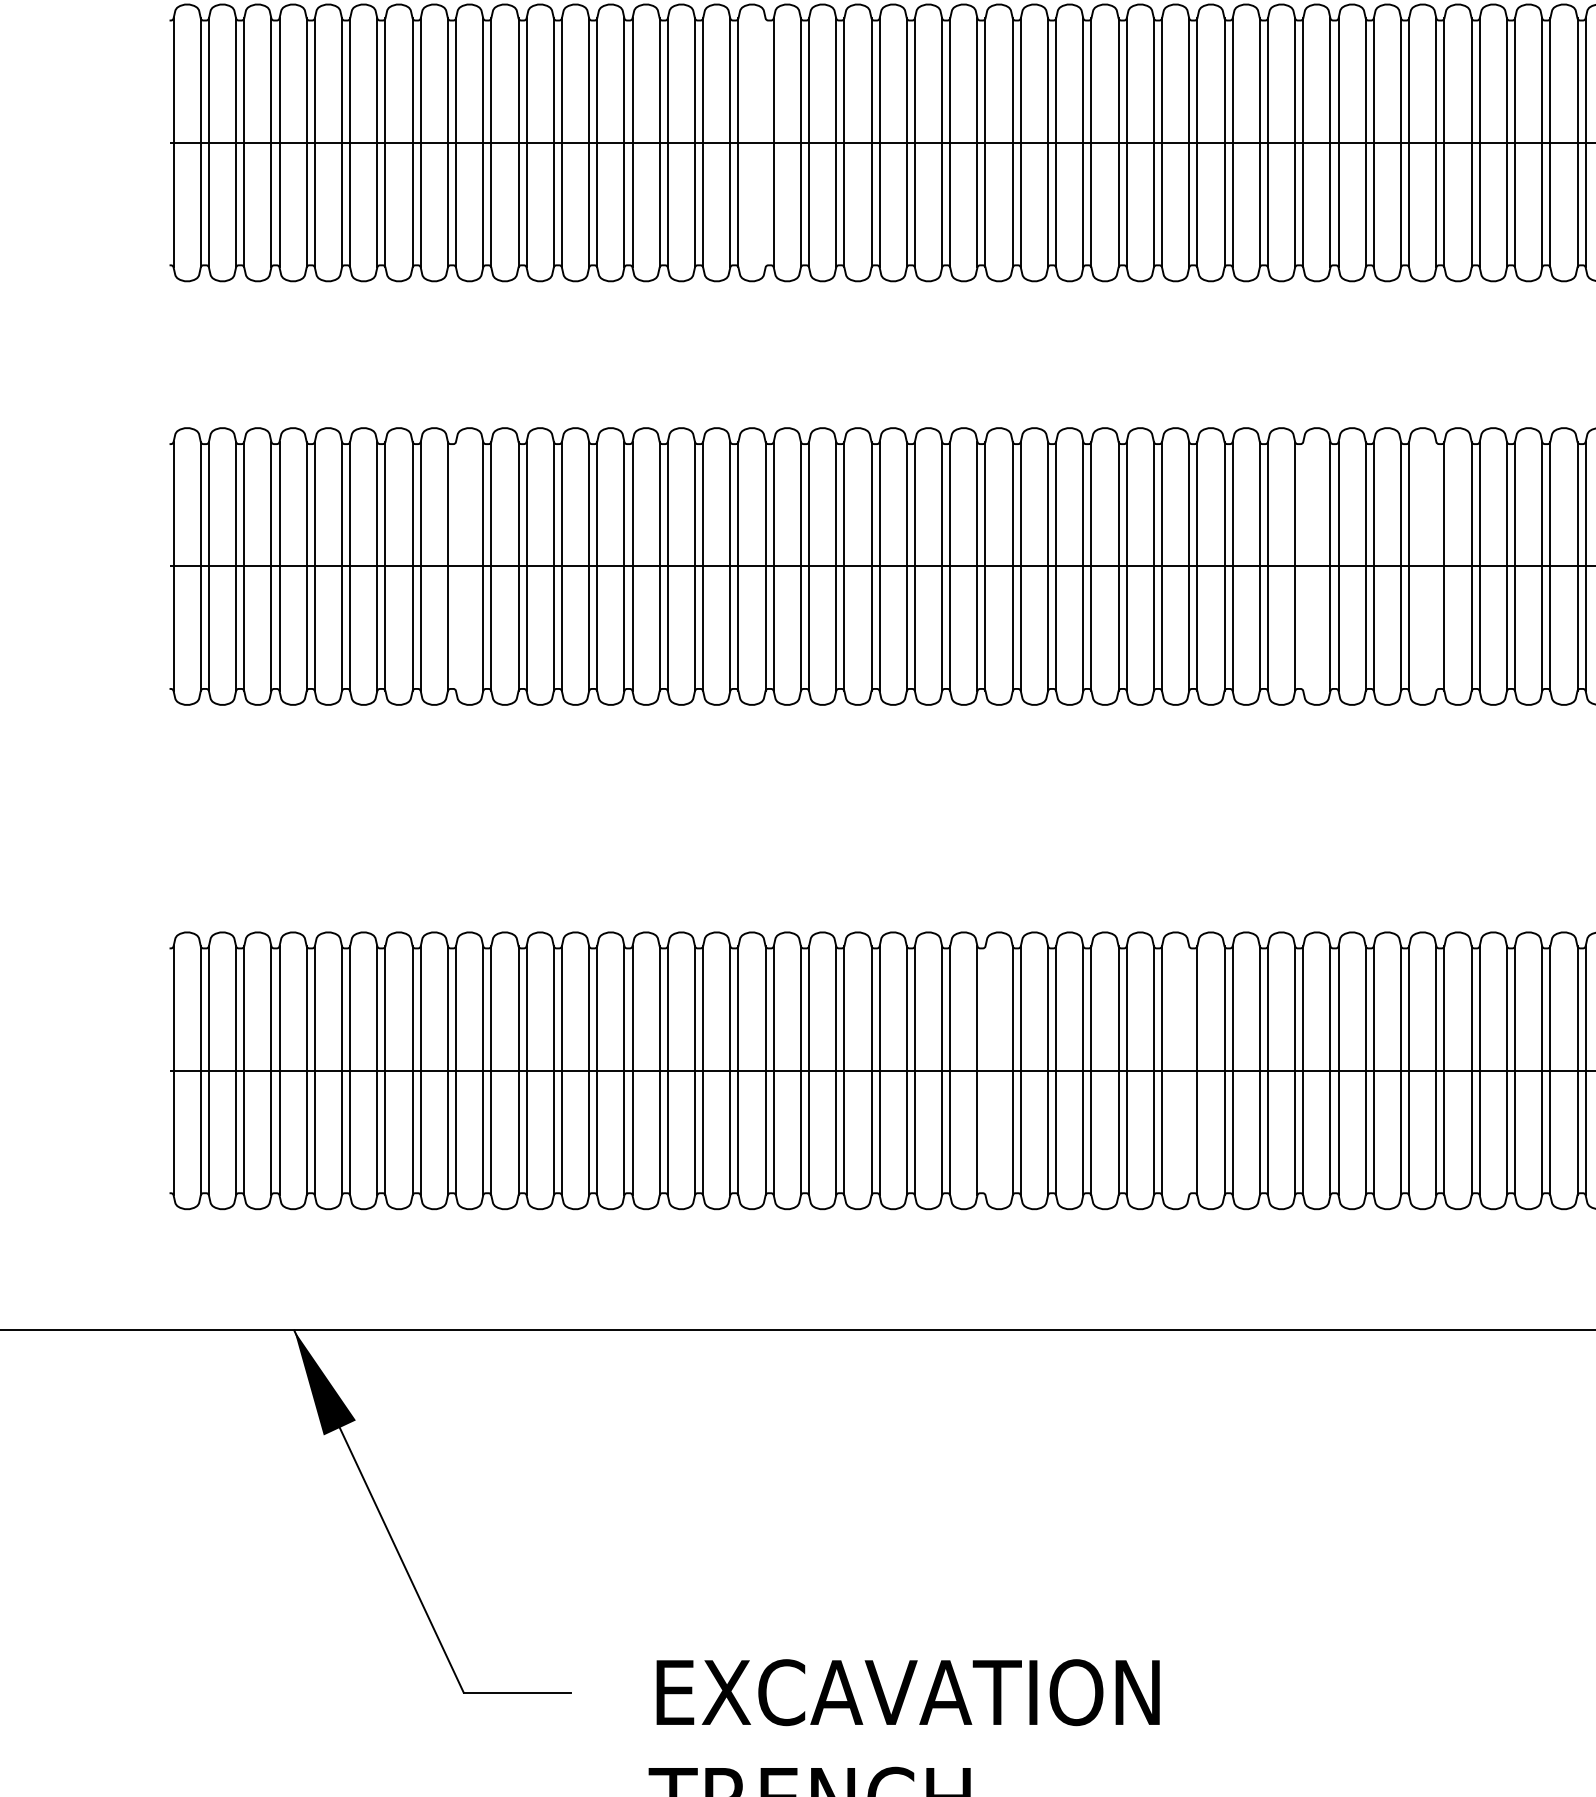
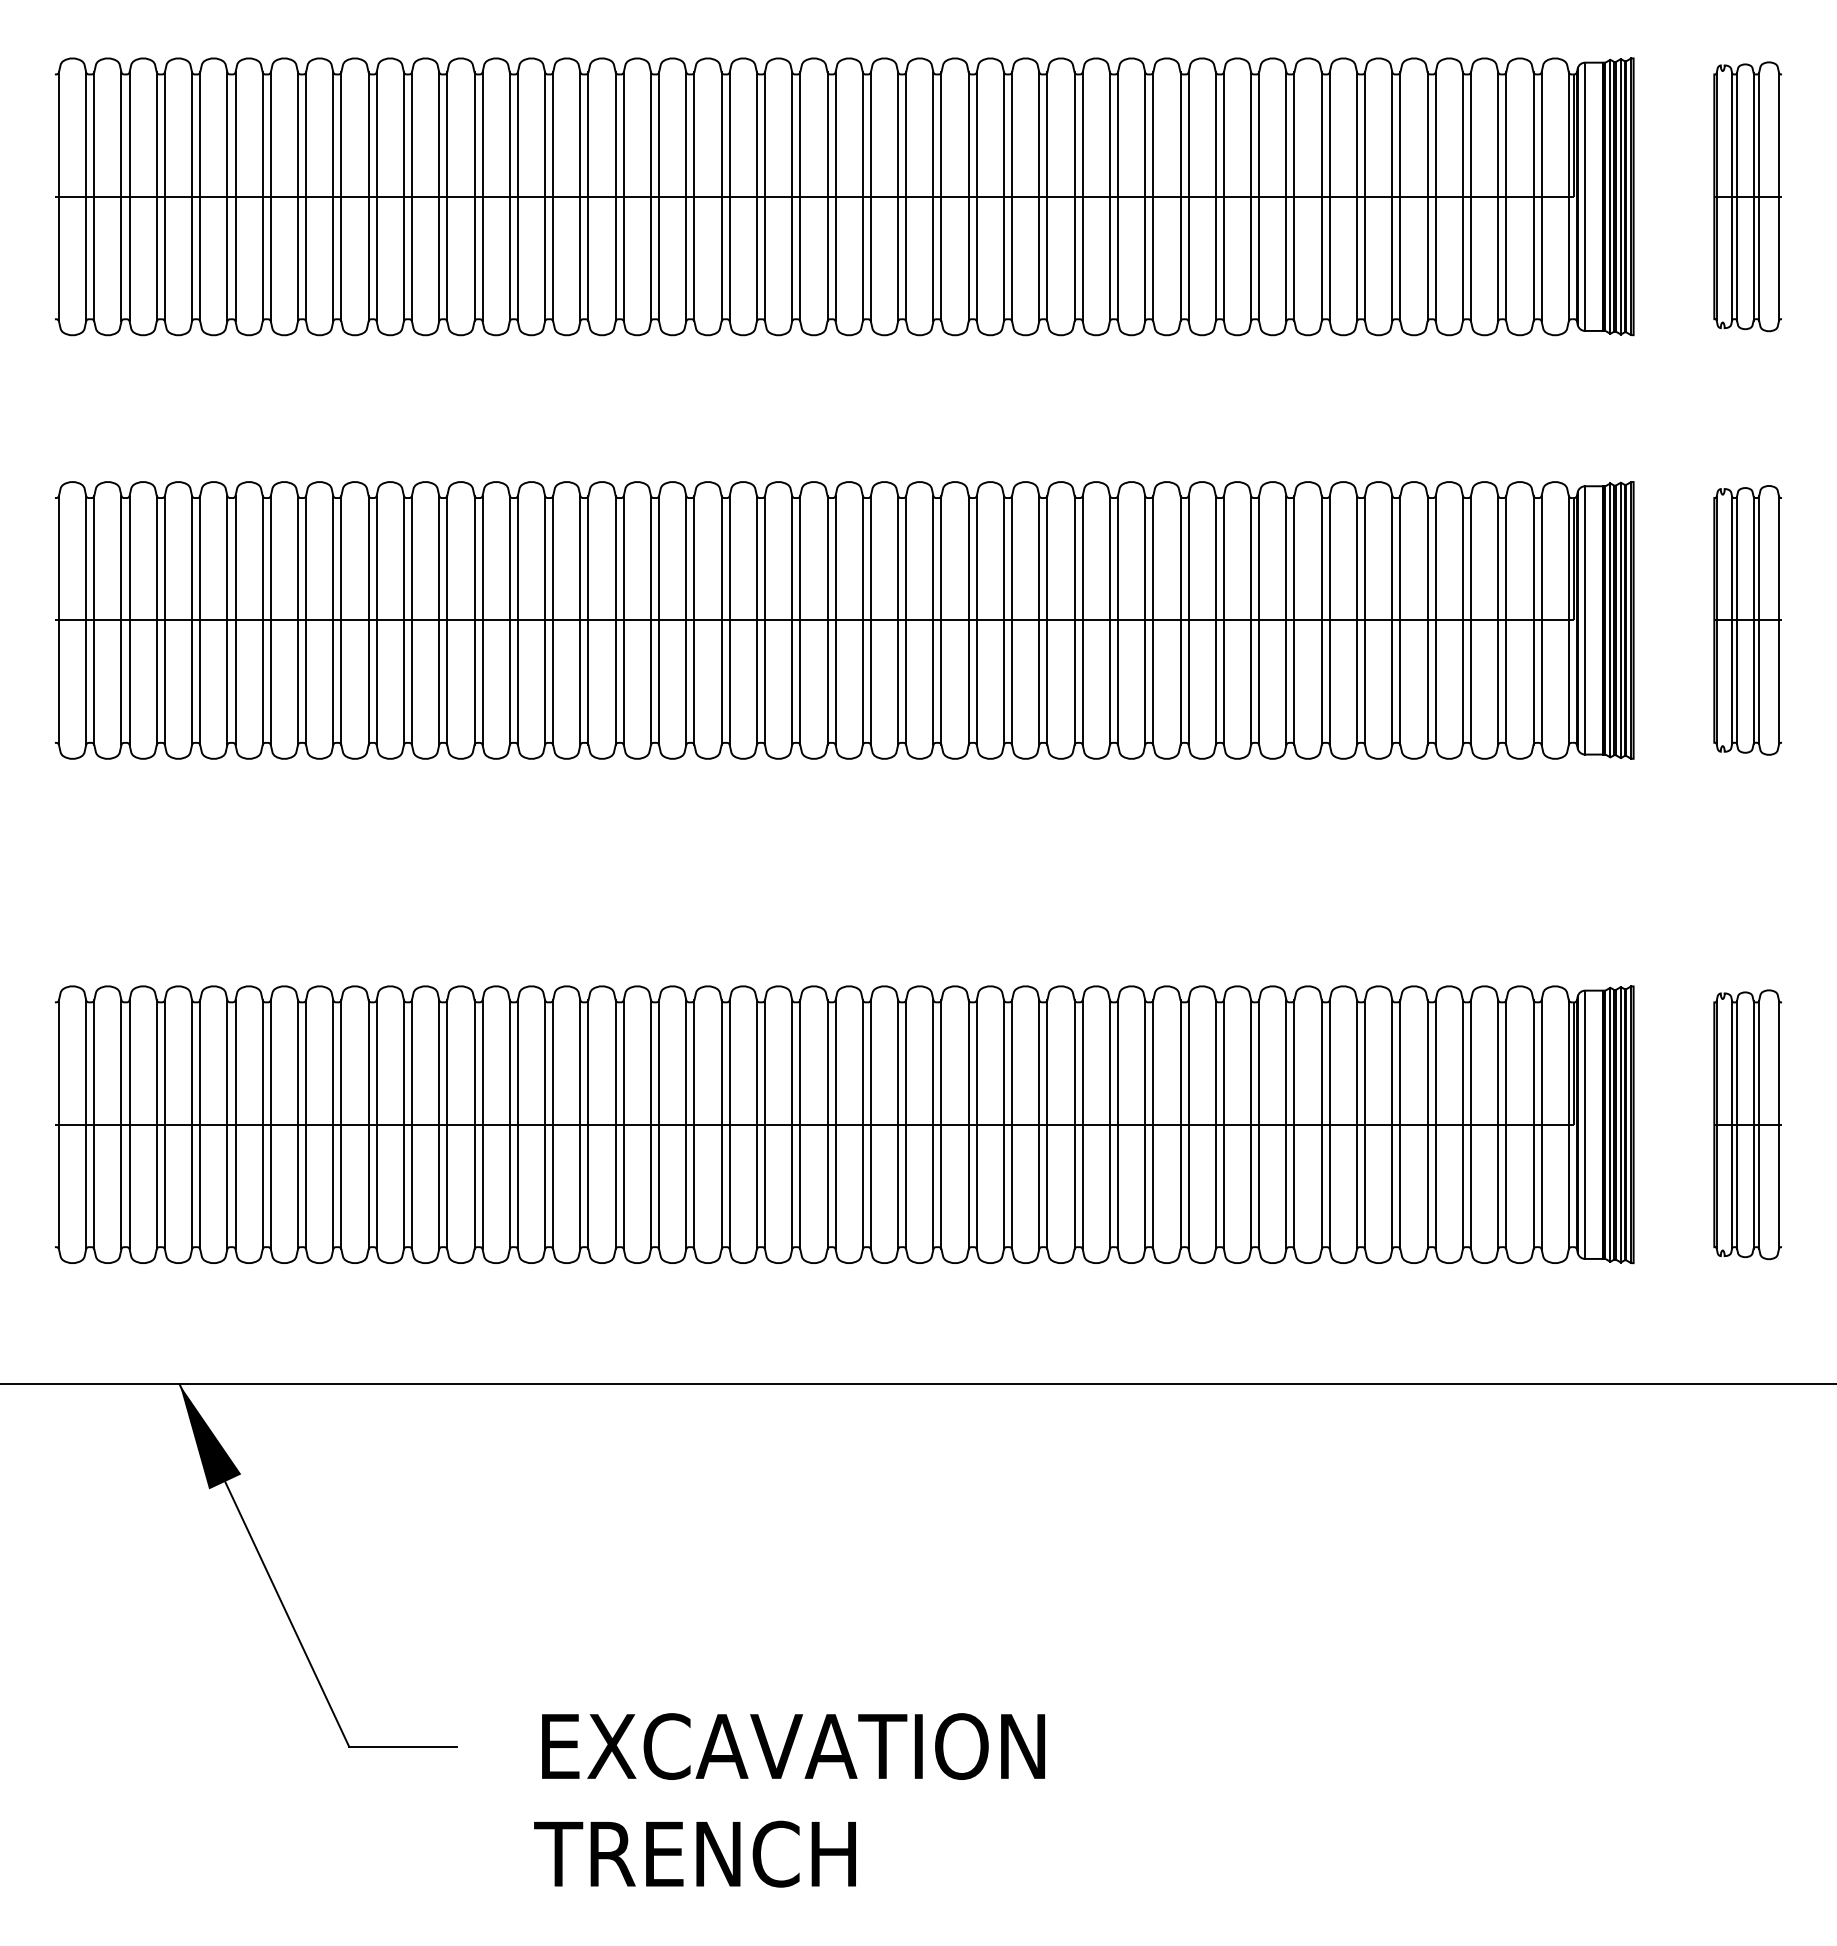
line: (766, 142) -> (651, 196), added
line: (456, 565) -> (341, 619), added
line: (1303, 565) -> (1188, 619), added
line: (1436, 565) -> (1321, 619), added
line: (985, 1070) -> (870, 1124), added
line: (1189, 1070) -> (1074, 1124), added

